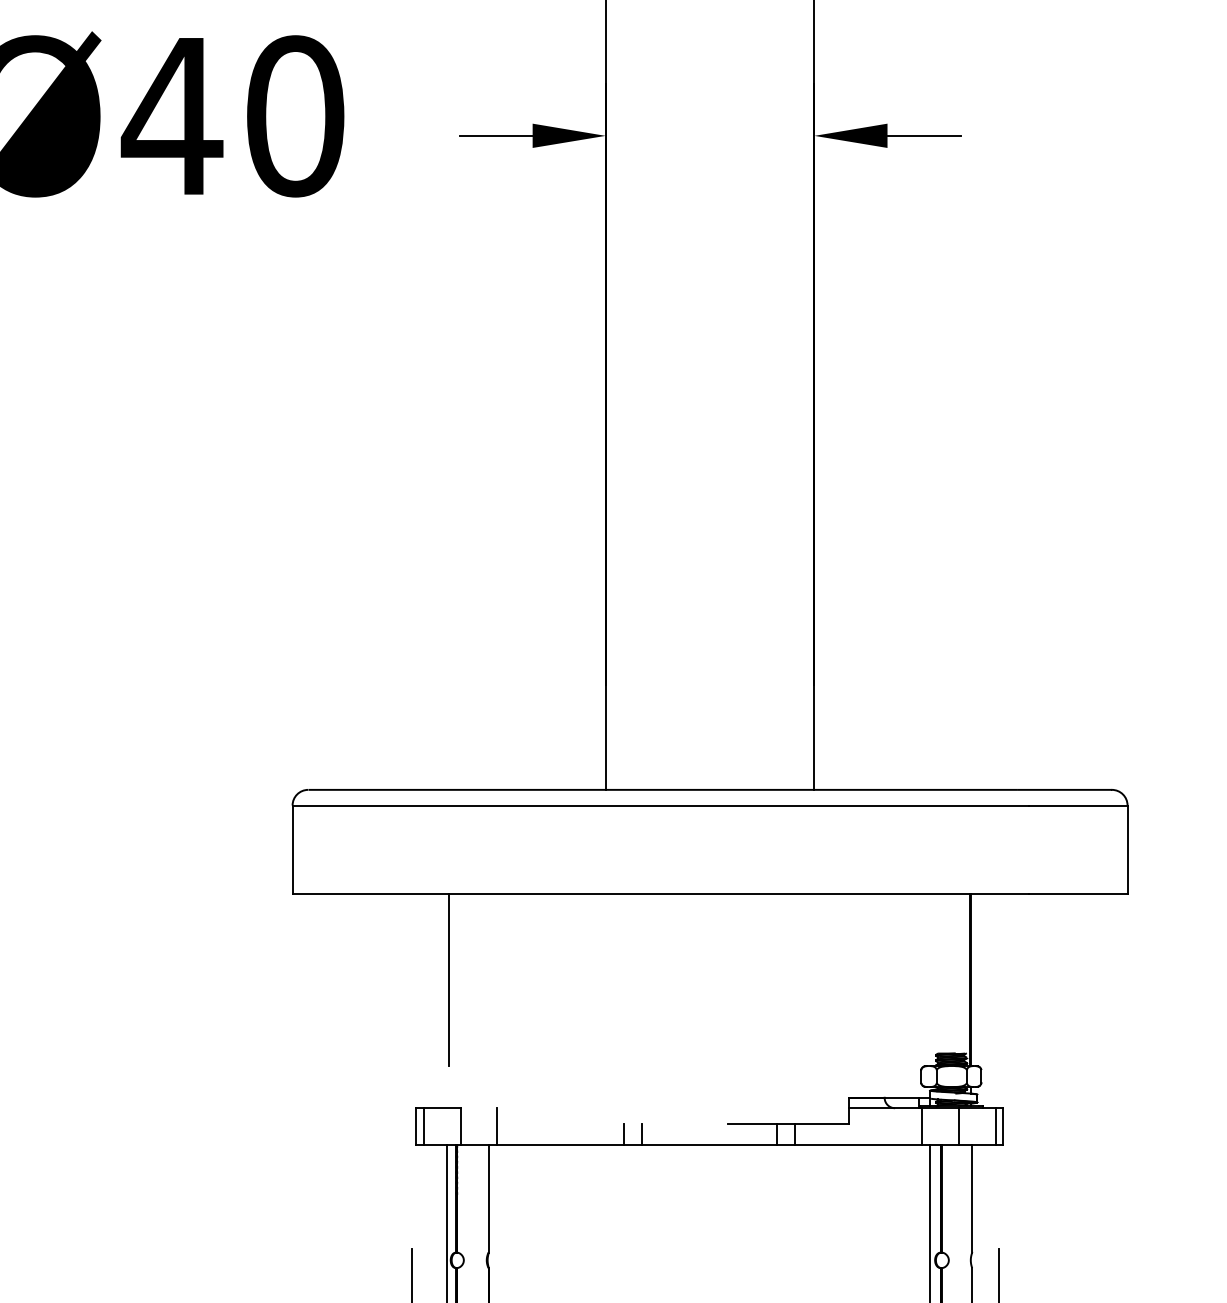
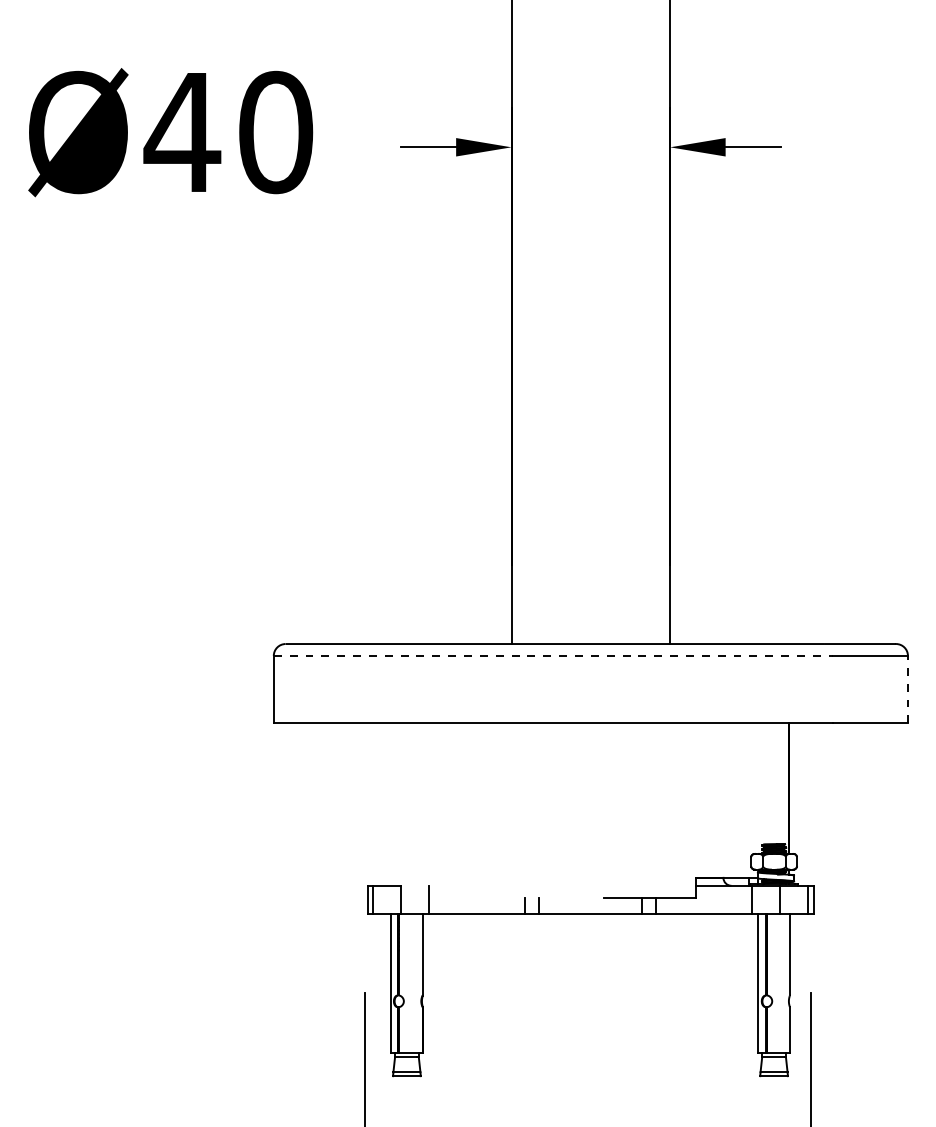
line: (660, 804) -> (553, 655), solid -> dashed
line: (1126, 849) -> (907, 689), solid -> dashed
line: (448, 980) -> (392, 788), removed

